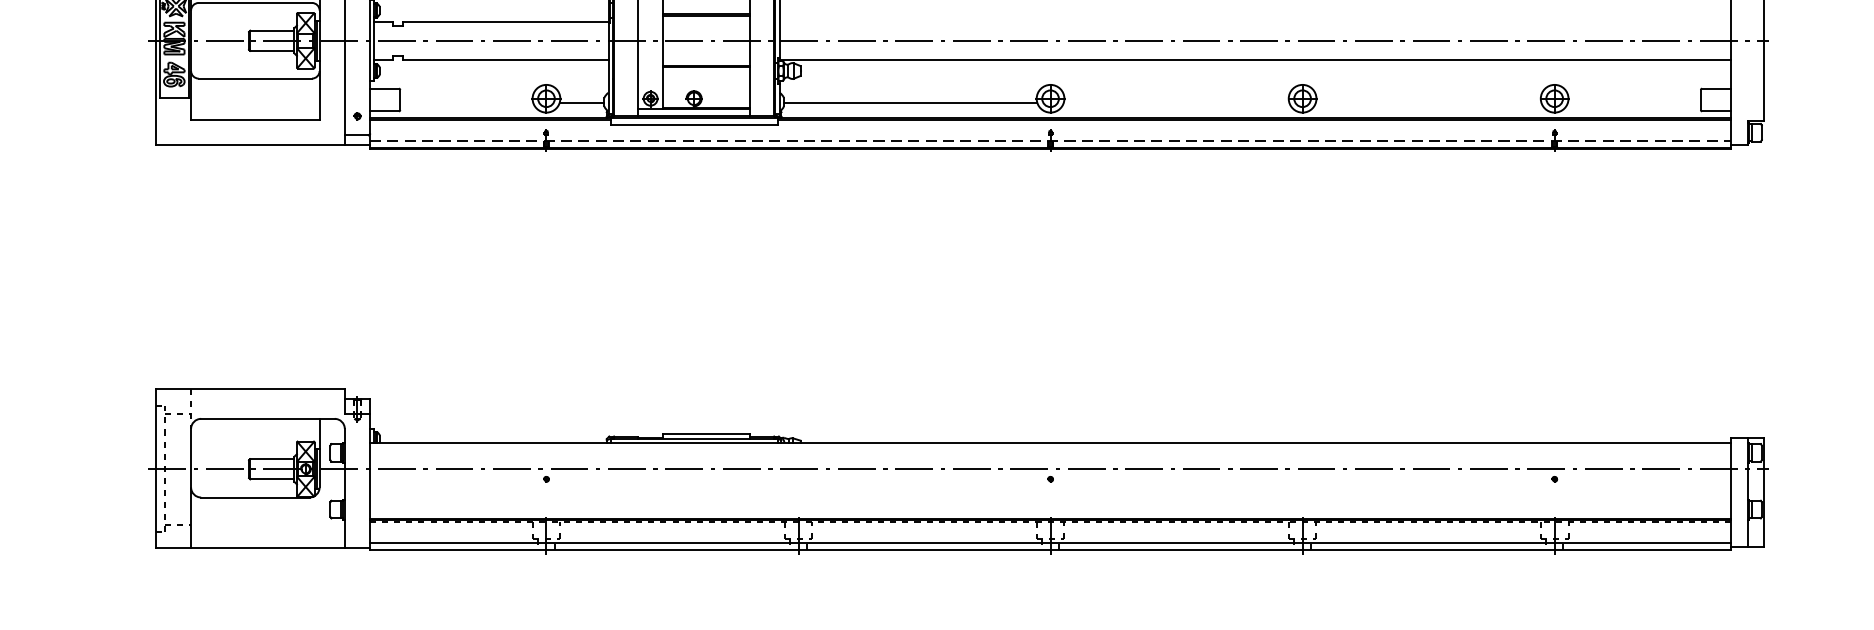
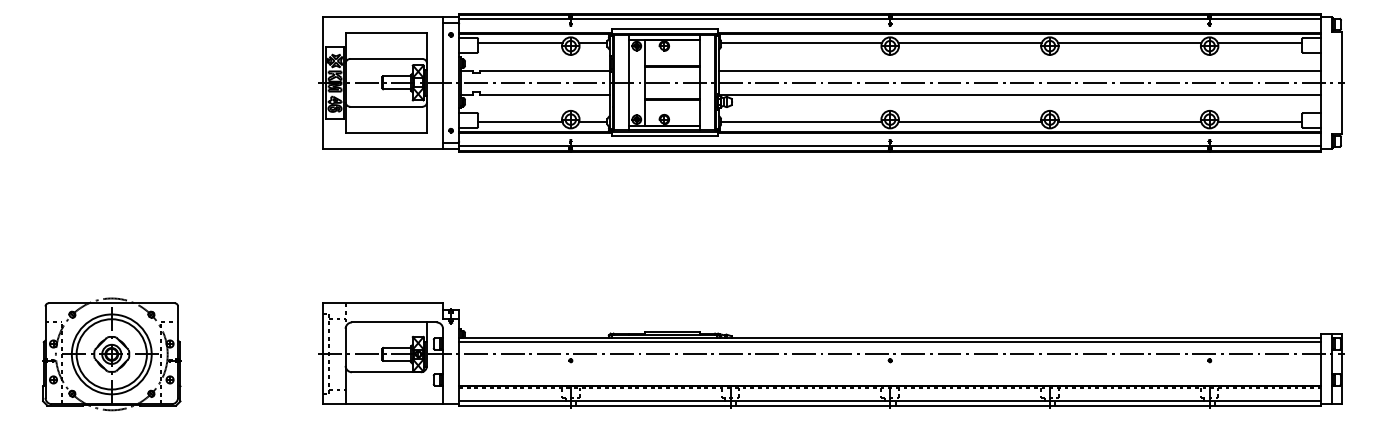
line: (1254, 21) -> (1019, 70), added
line: (467, 103) -> (520, 122), added
line: (1175, 103) -> (969, 122), added
line: (1428, 103) -> (1129, 122), added
line: (1633, 103) -> (1259, 122), added
line: (1051, 141) -> (890, 146), dashed -> solid
line: (1051, 450) -> (890, 342), added

